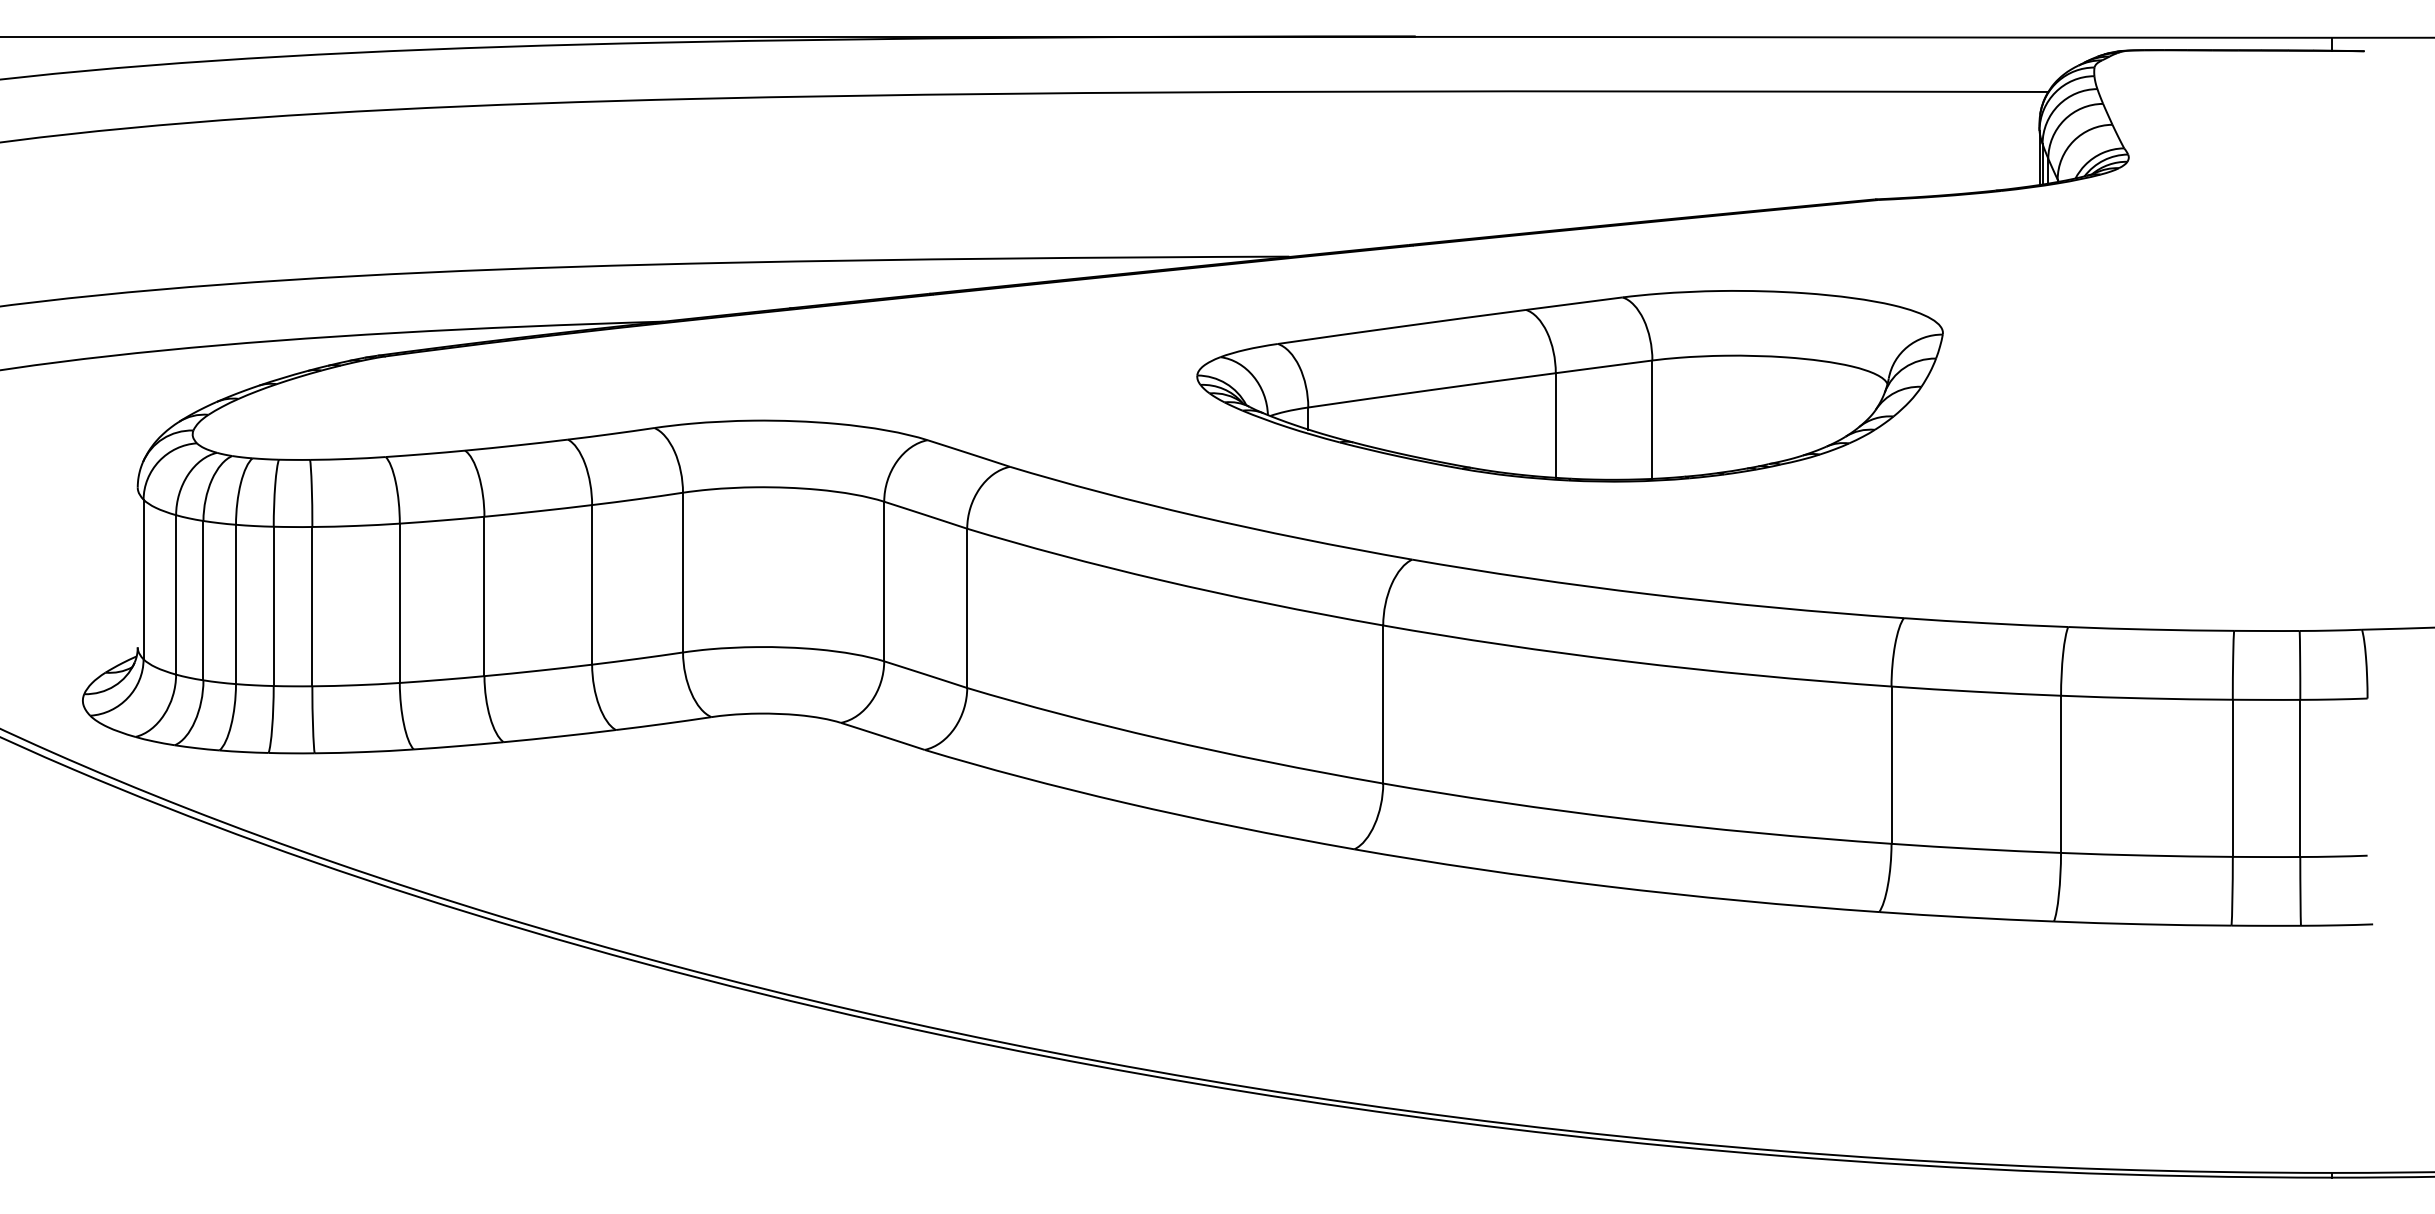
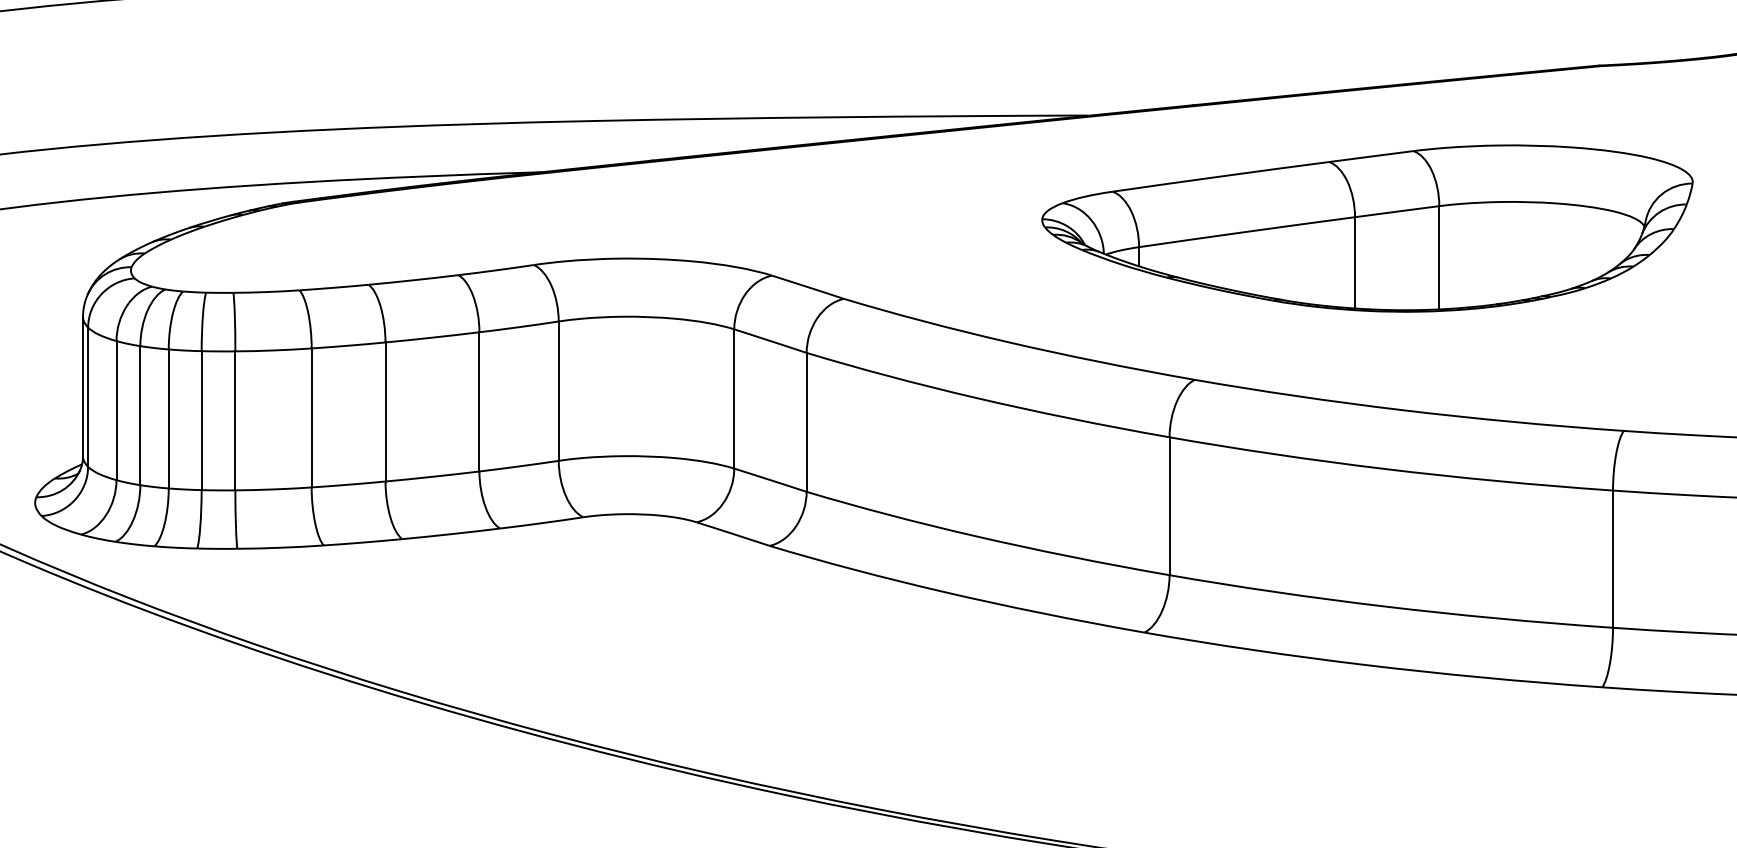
part: (1569, 386) -> (1366, 228), moved
line: (137, 567) -> (82, 386), added

